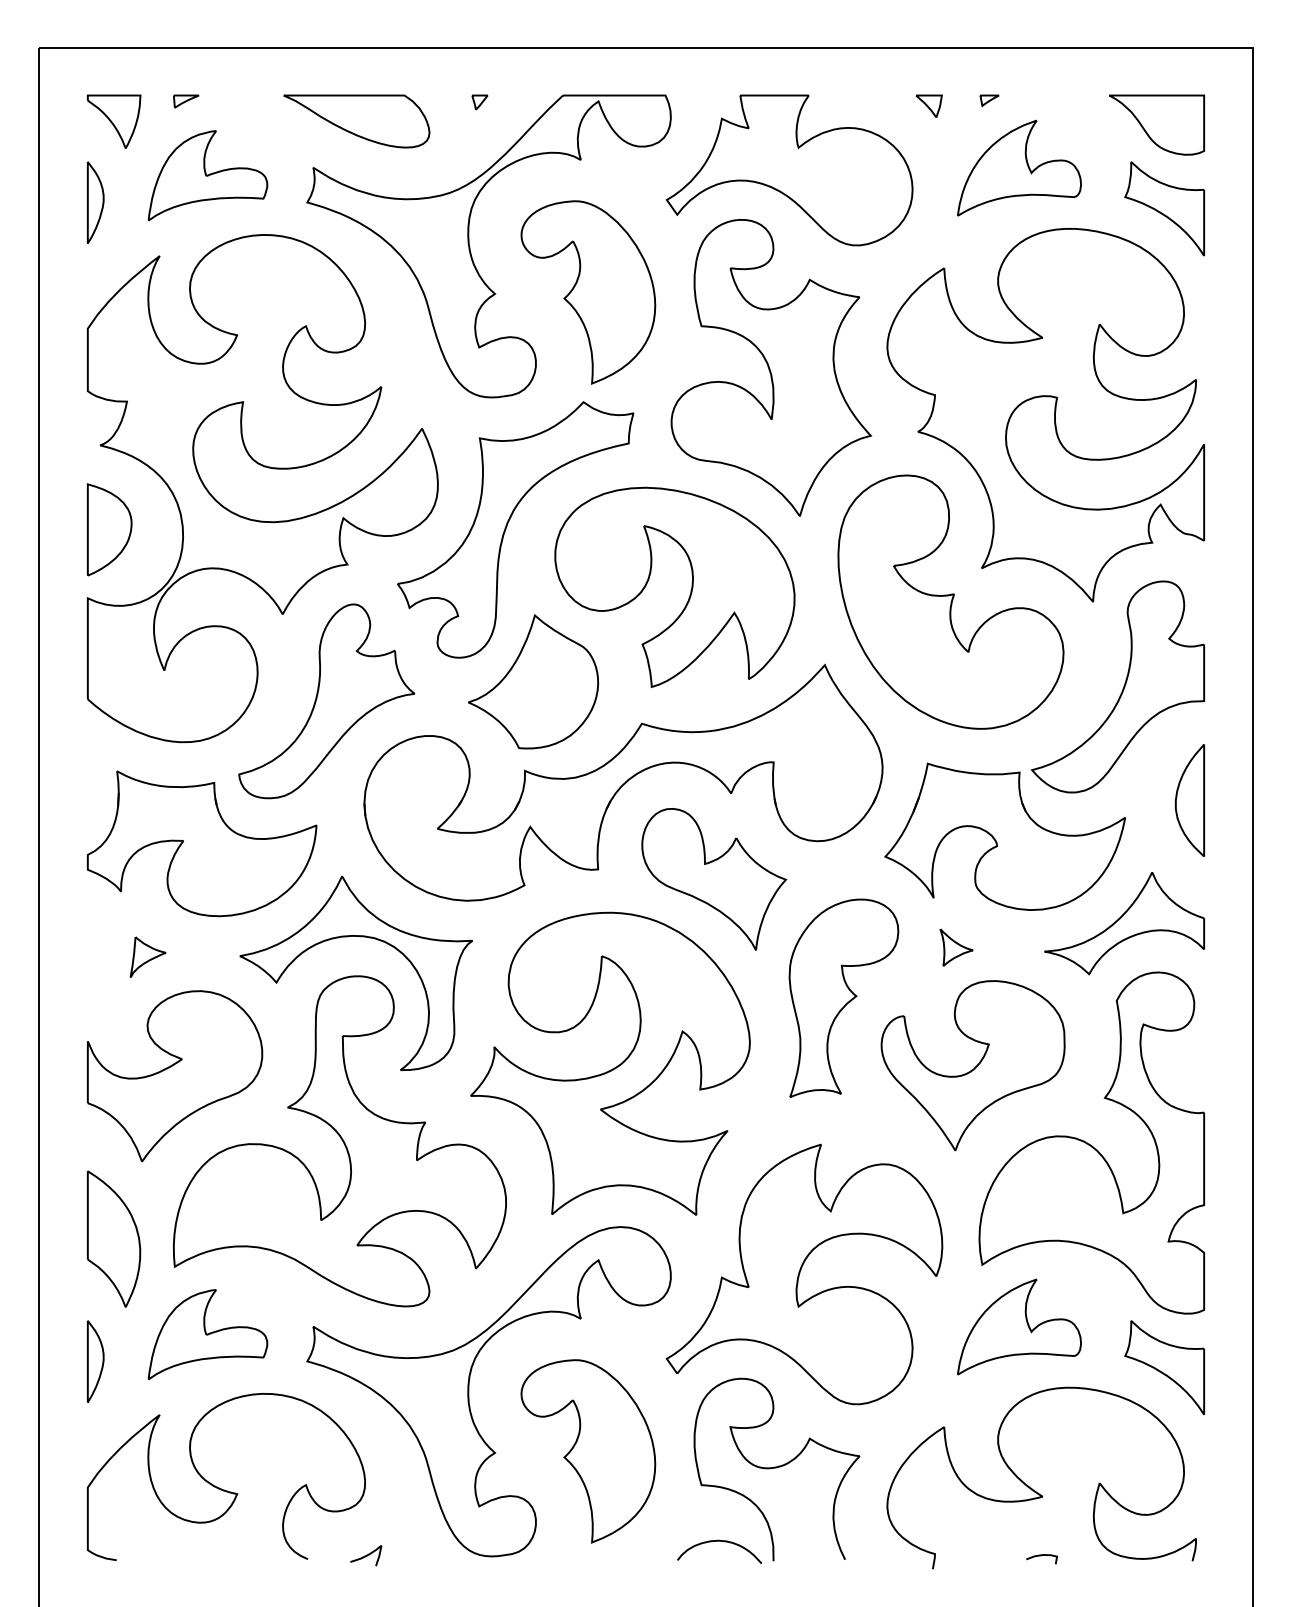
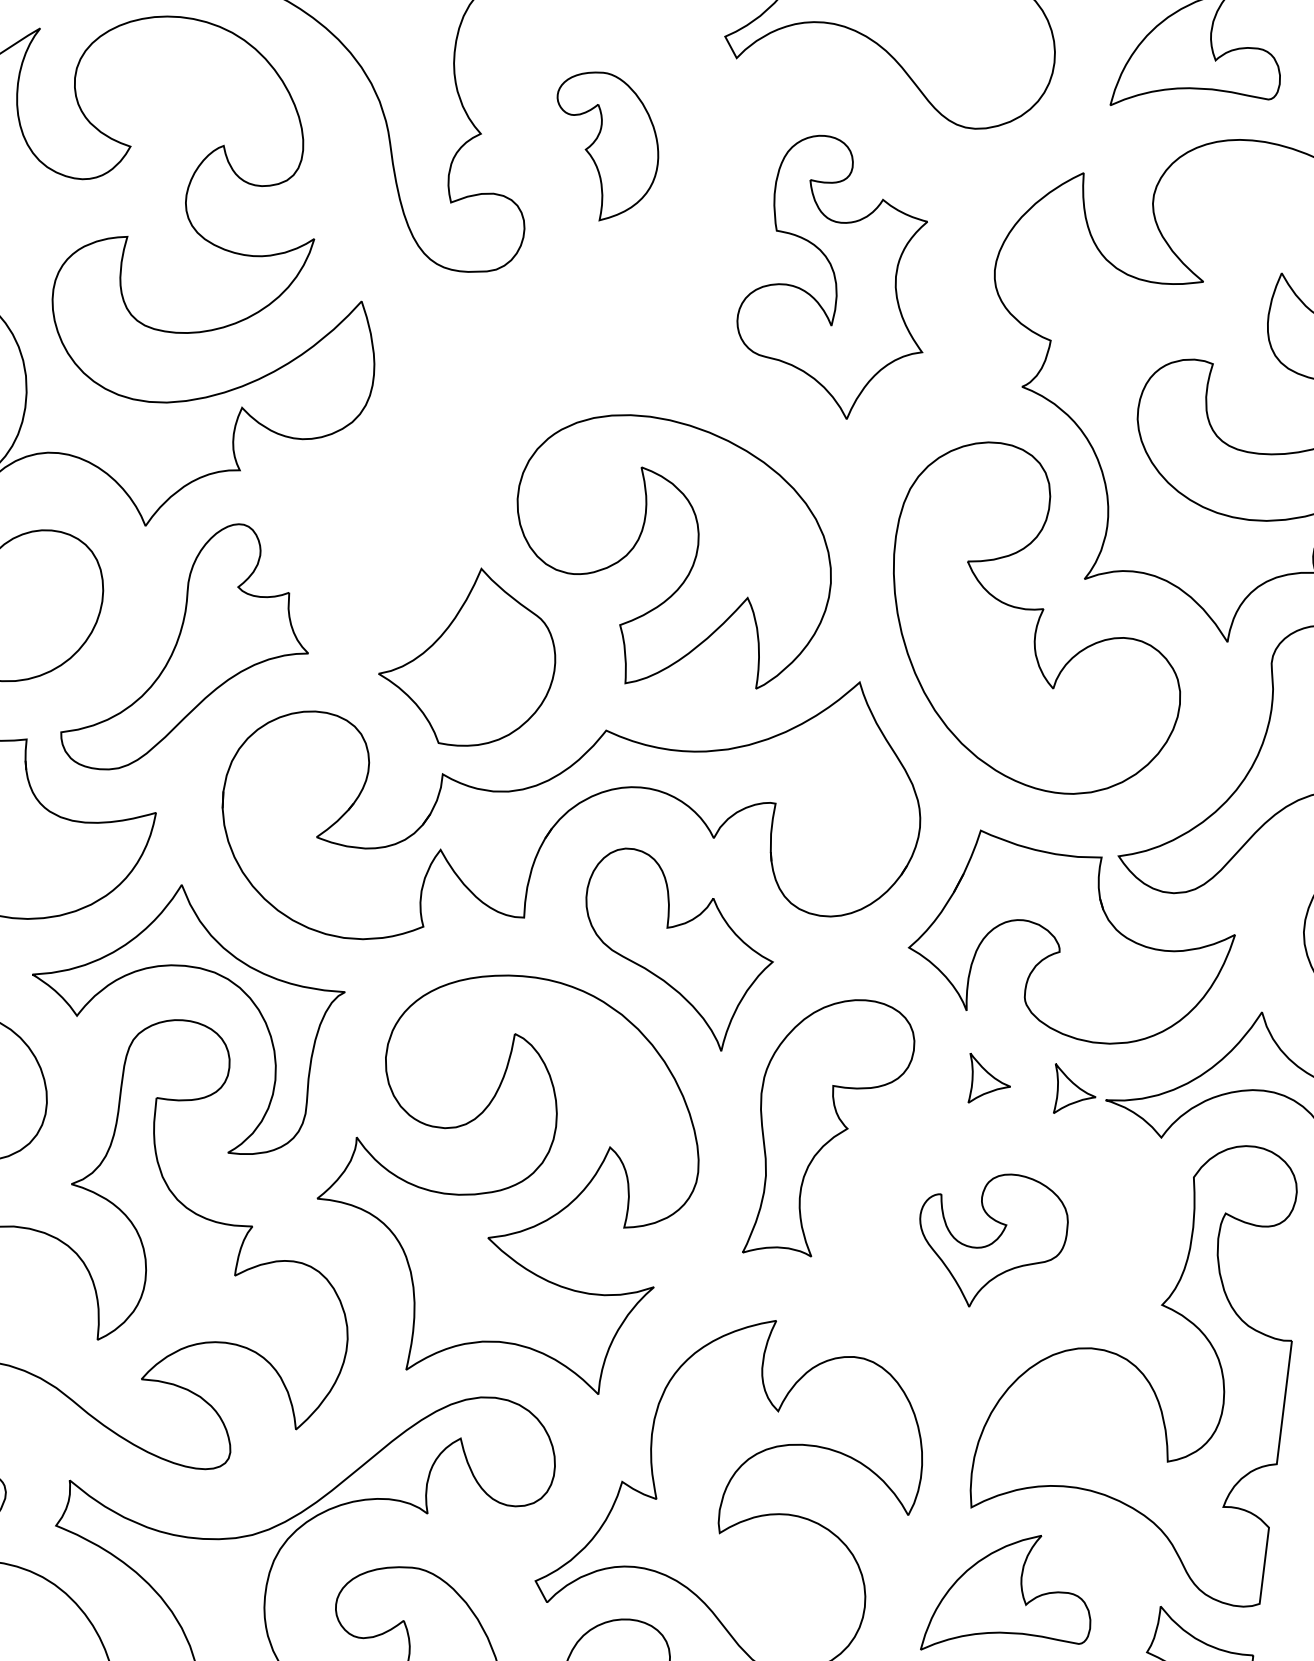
part: (588, 292) -> (605, 147), size x0.6
part: (771, 367) -> (837, 277), size x0.7
part: (507, 526) -> (459, 445), removed
part: (1020, 947) -> (1074, 1090), added
part: (972, 1065) -> (990, 1240), size x0.6

